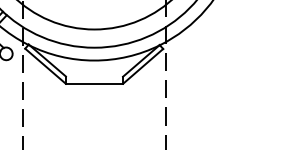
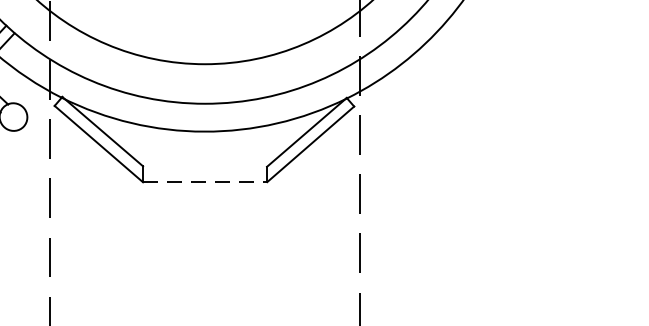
line: (94, 83) -> (205, 181), solid -> dashed

